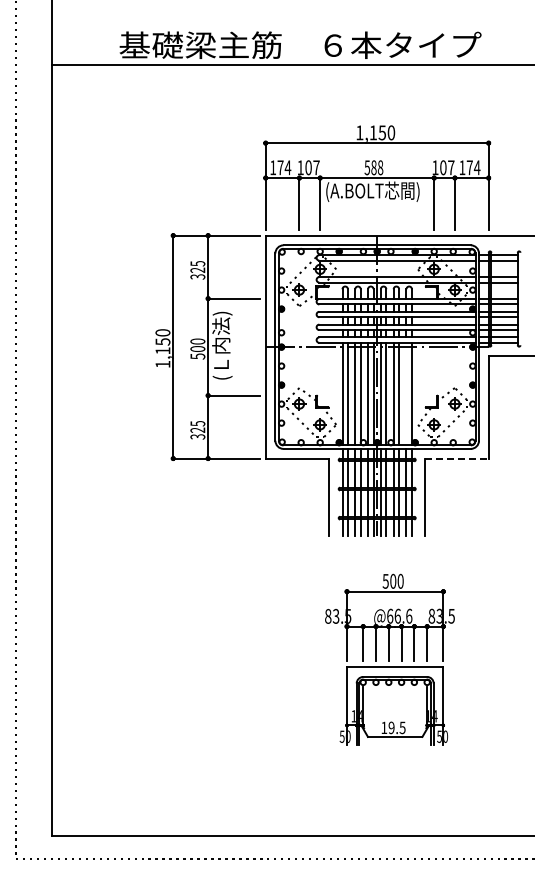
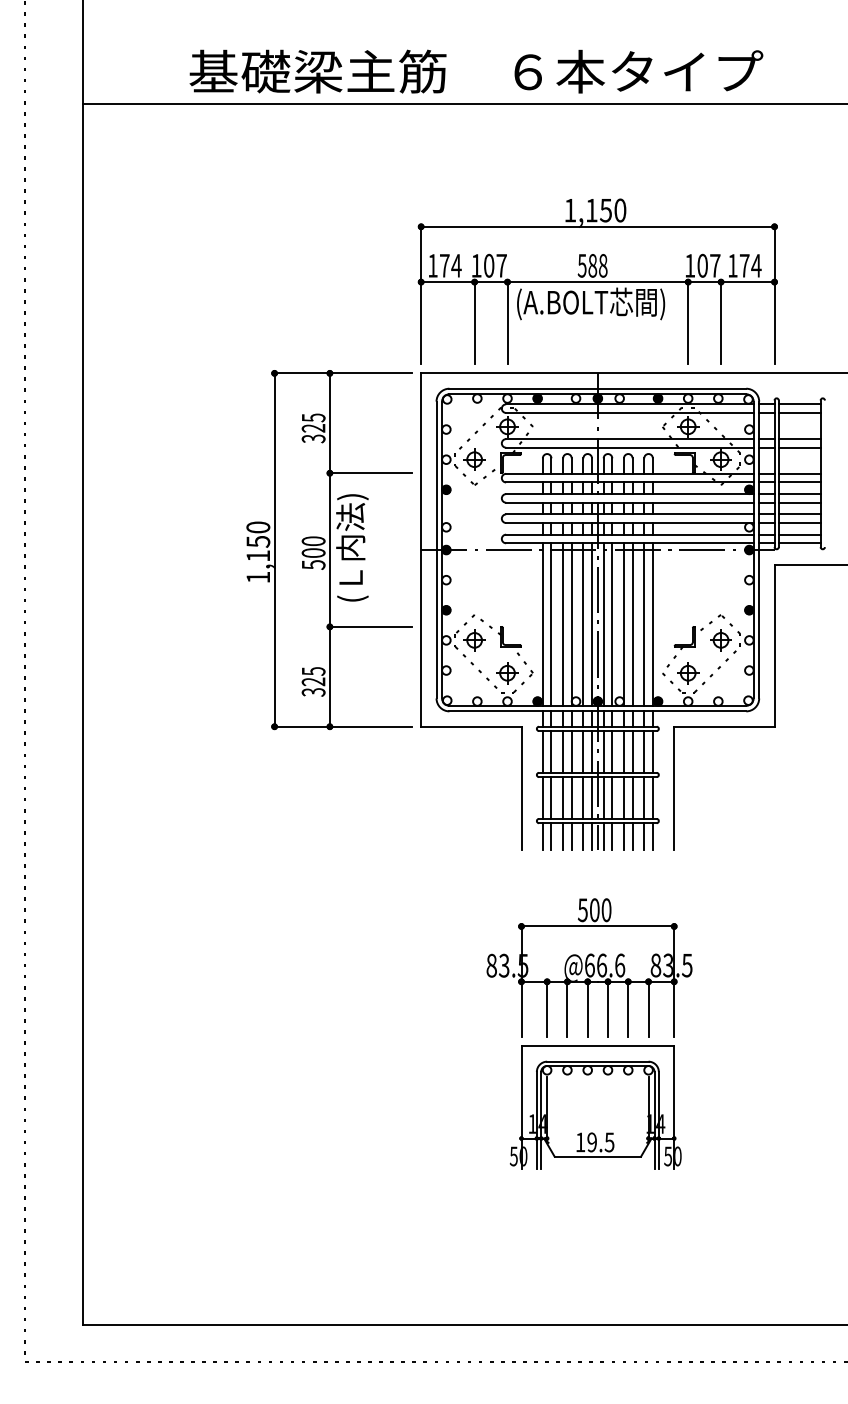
line: (406, 393) -> (644, 623), added
line: (457, 458) -> (725, 726), dashed -> solid
part: (389, 659) -> (588, 1034), moved

